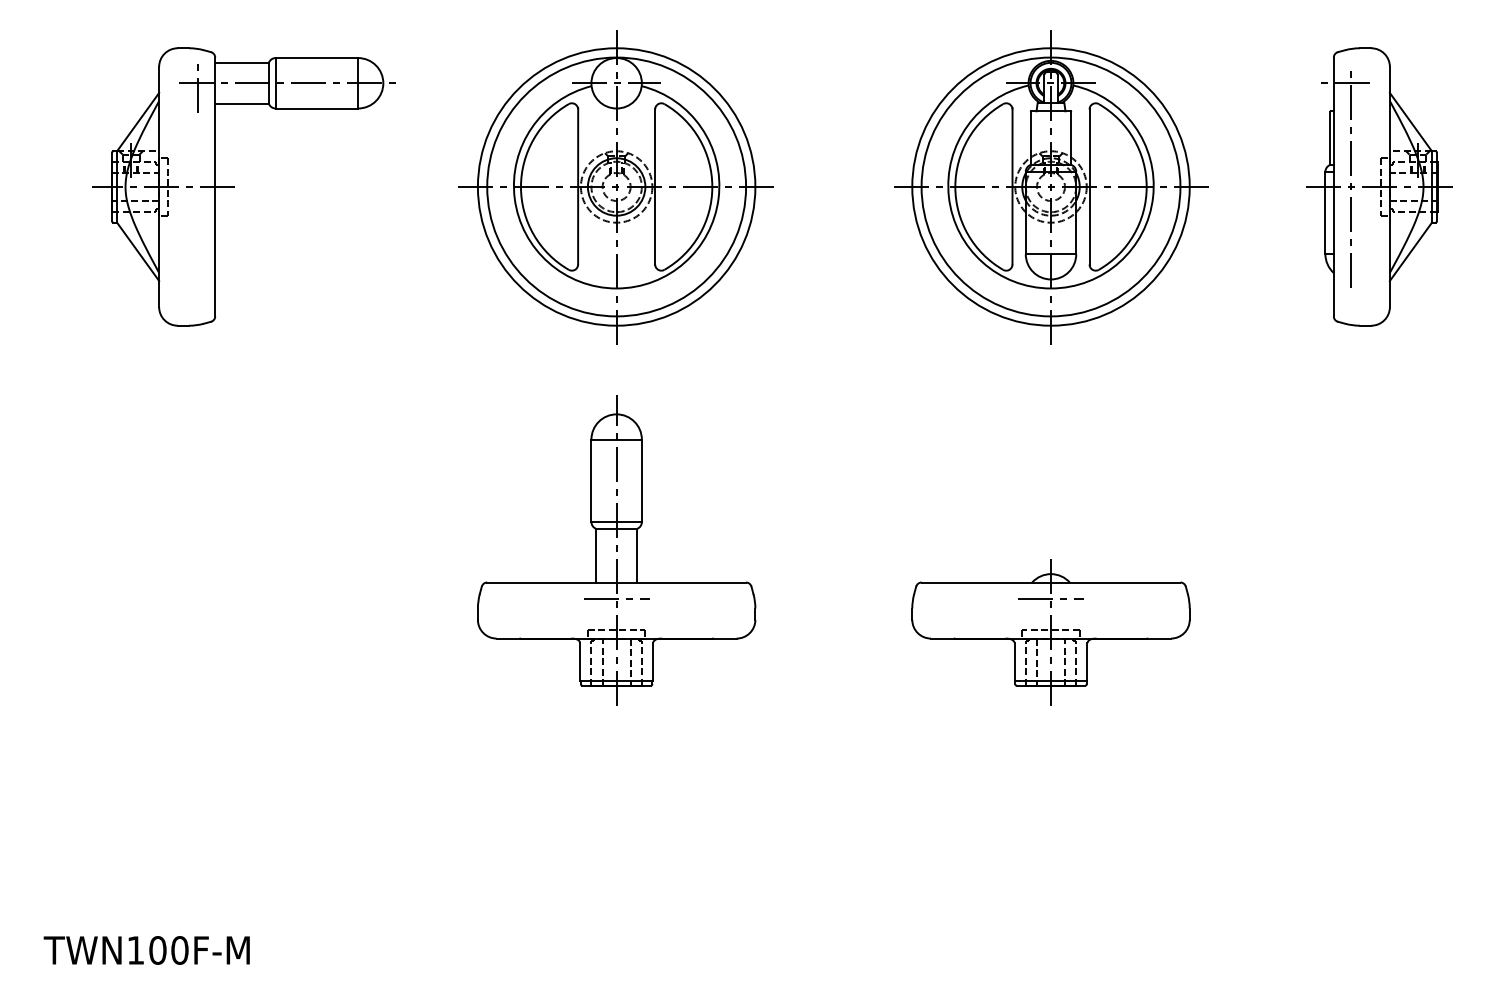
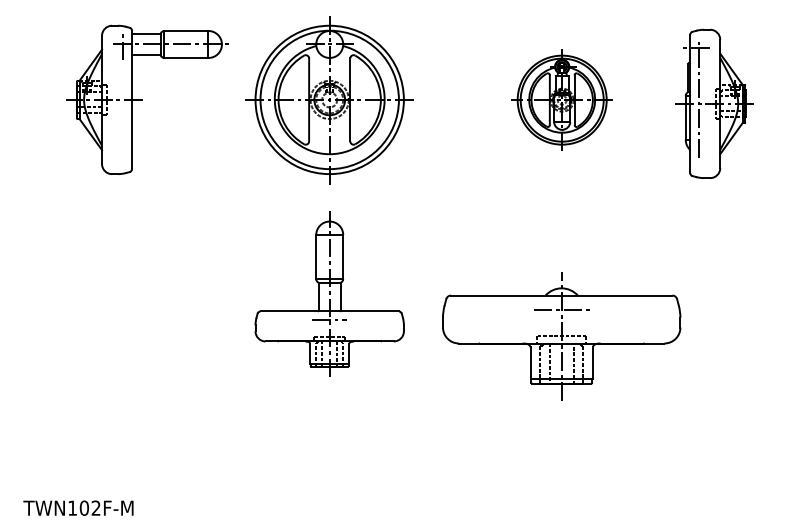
part: (244, 186) -> (147, 99), moved
part: (1379, 186) -> (714, 103), moved
part: (1051, 188) -> (562, 100), size x0.6
part: (1051, 631) -> (562, 337), size x1.6
text: (178, 949) -> (95, 507), TWN100F-M -> TWN102F-M

